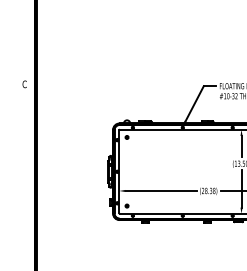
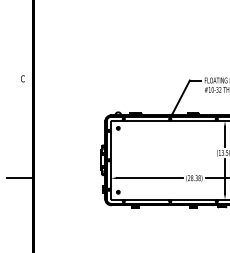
line: (21, 190) -> (19, 177), added

